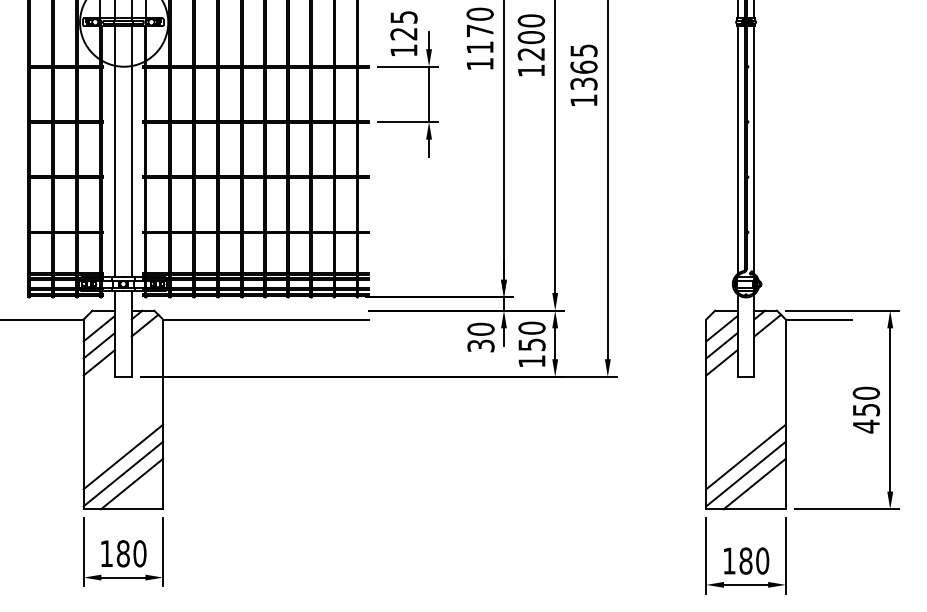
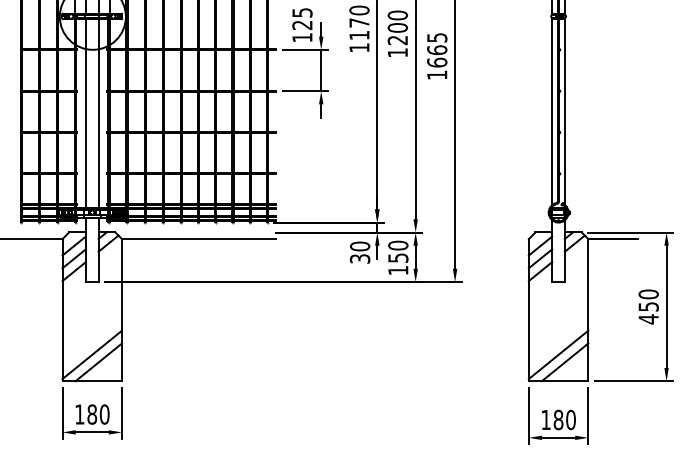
text: (584, 83) -> (437, 62), 1365 -> 1665
line: (123, 456) -> (92, 341), removed
line: (745, 456) -> (558, 341), removed

